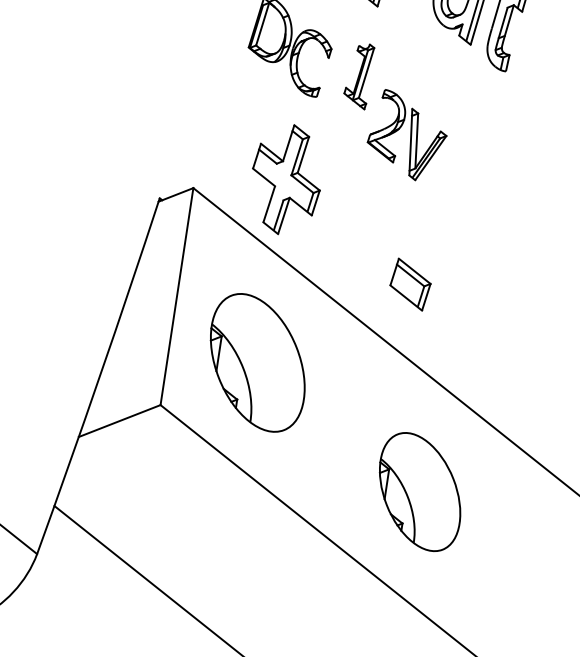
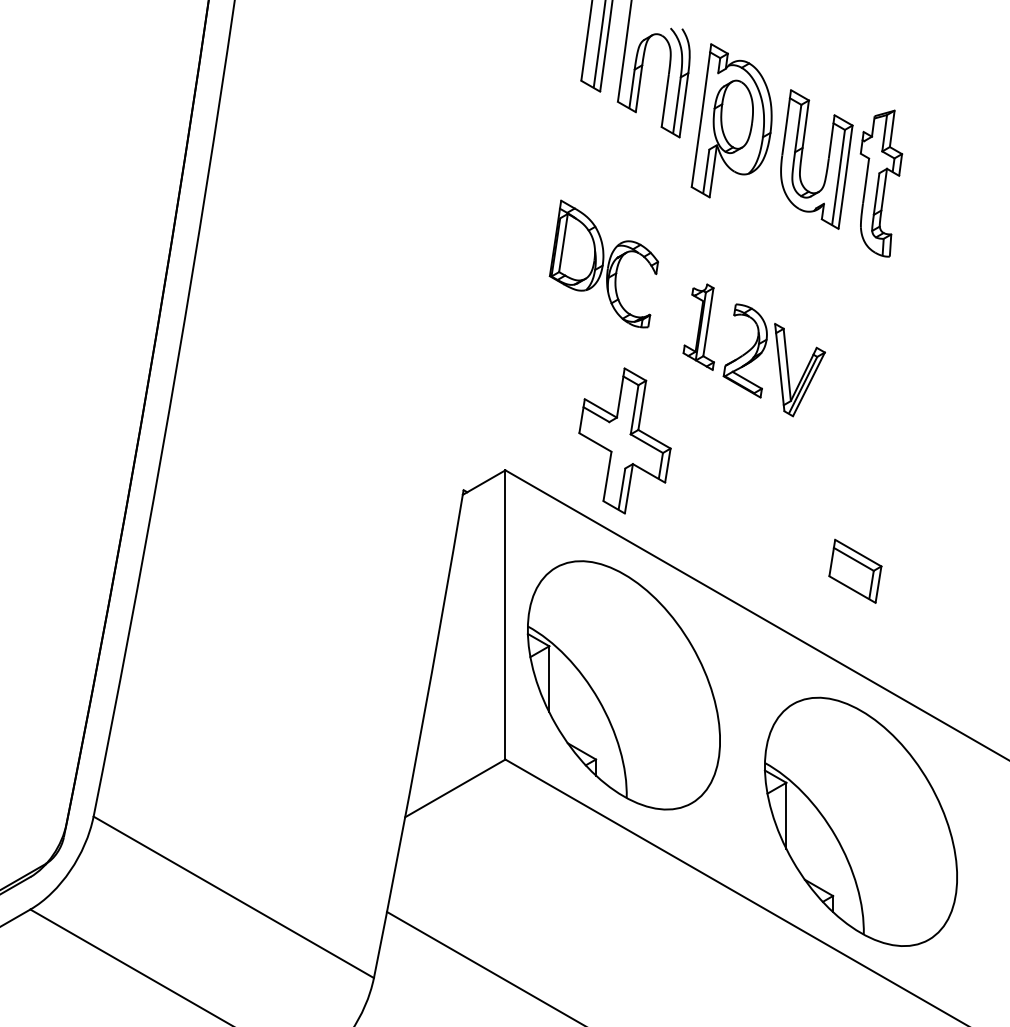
part: (358, 75) -> (698, 326), moved
part: (410, 284) -> (855, 570), moved
part: (257, 362) -> (623, 685), size x1.43
part: (419, 491) -> (860, 821), size x1.67

